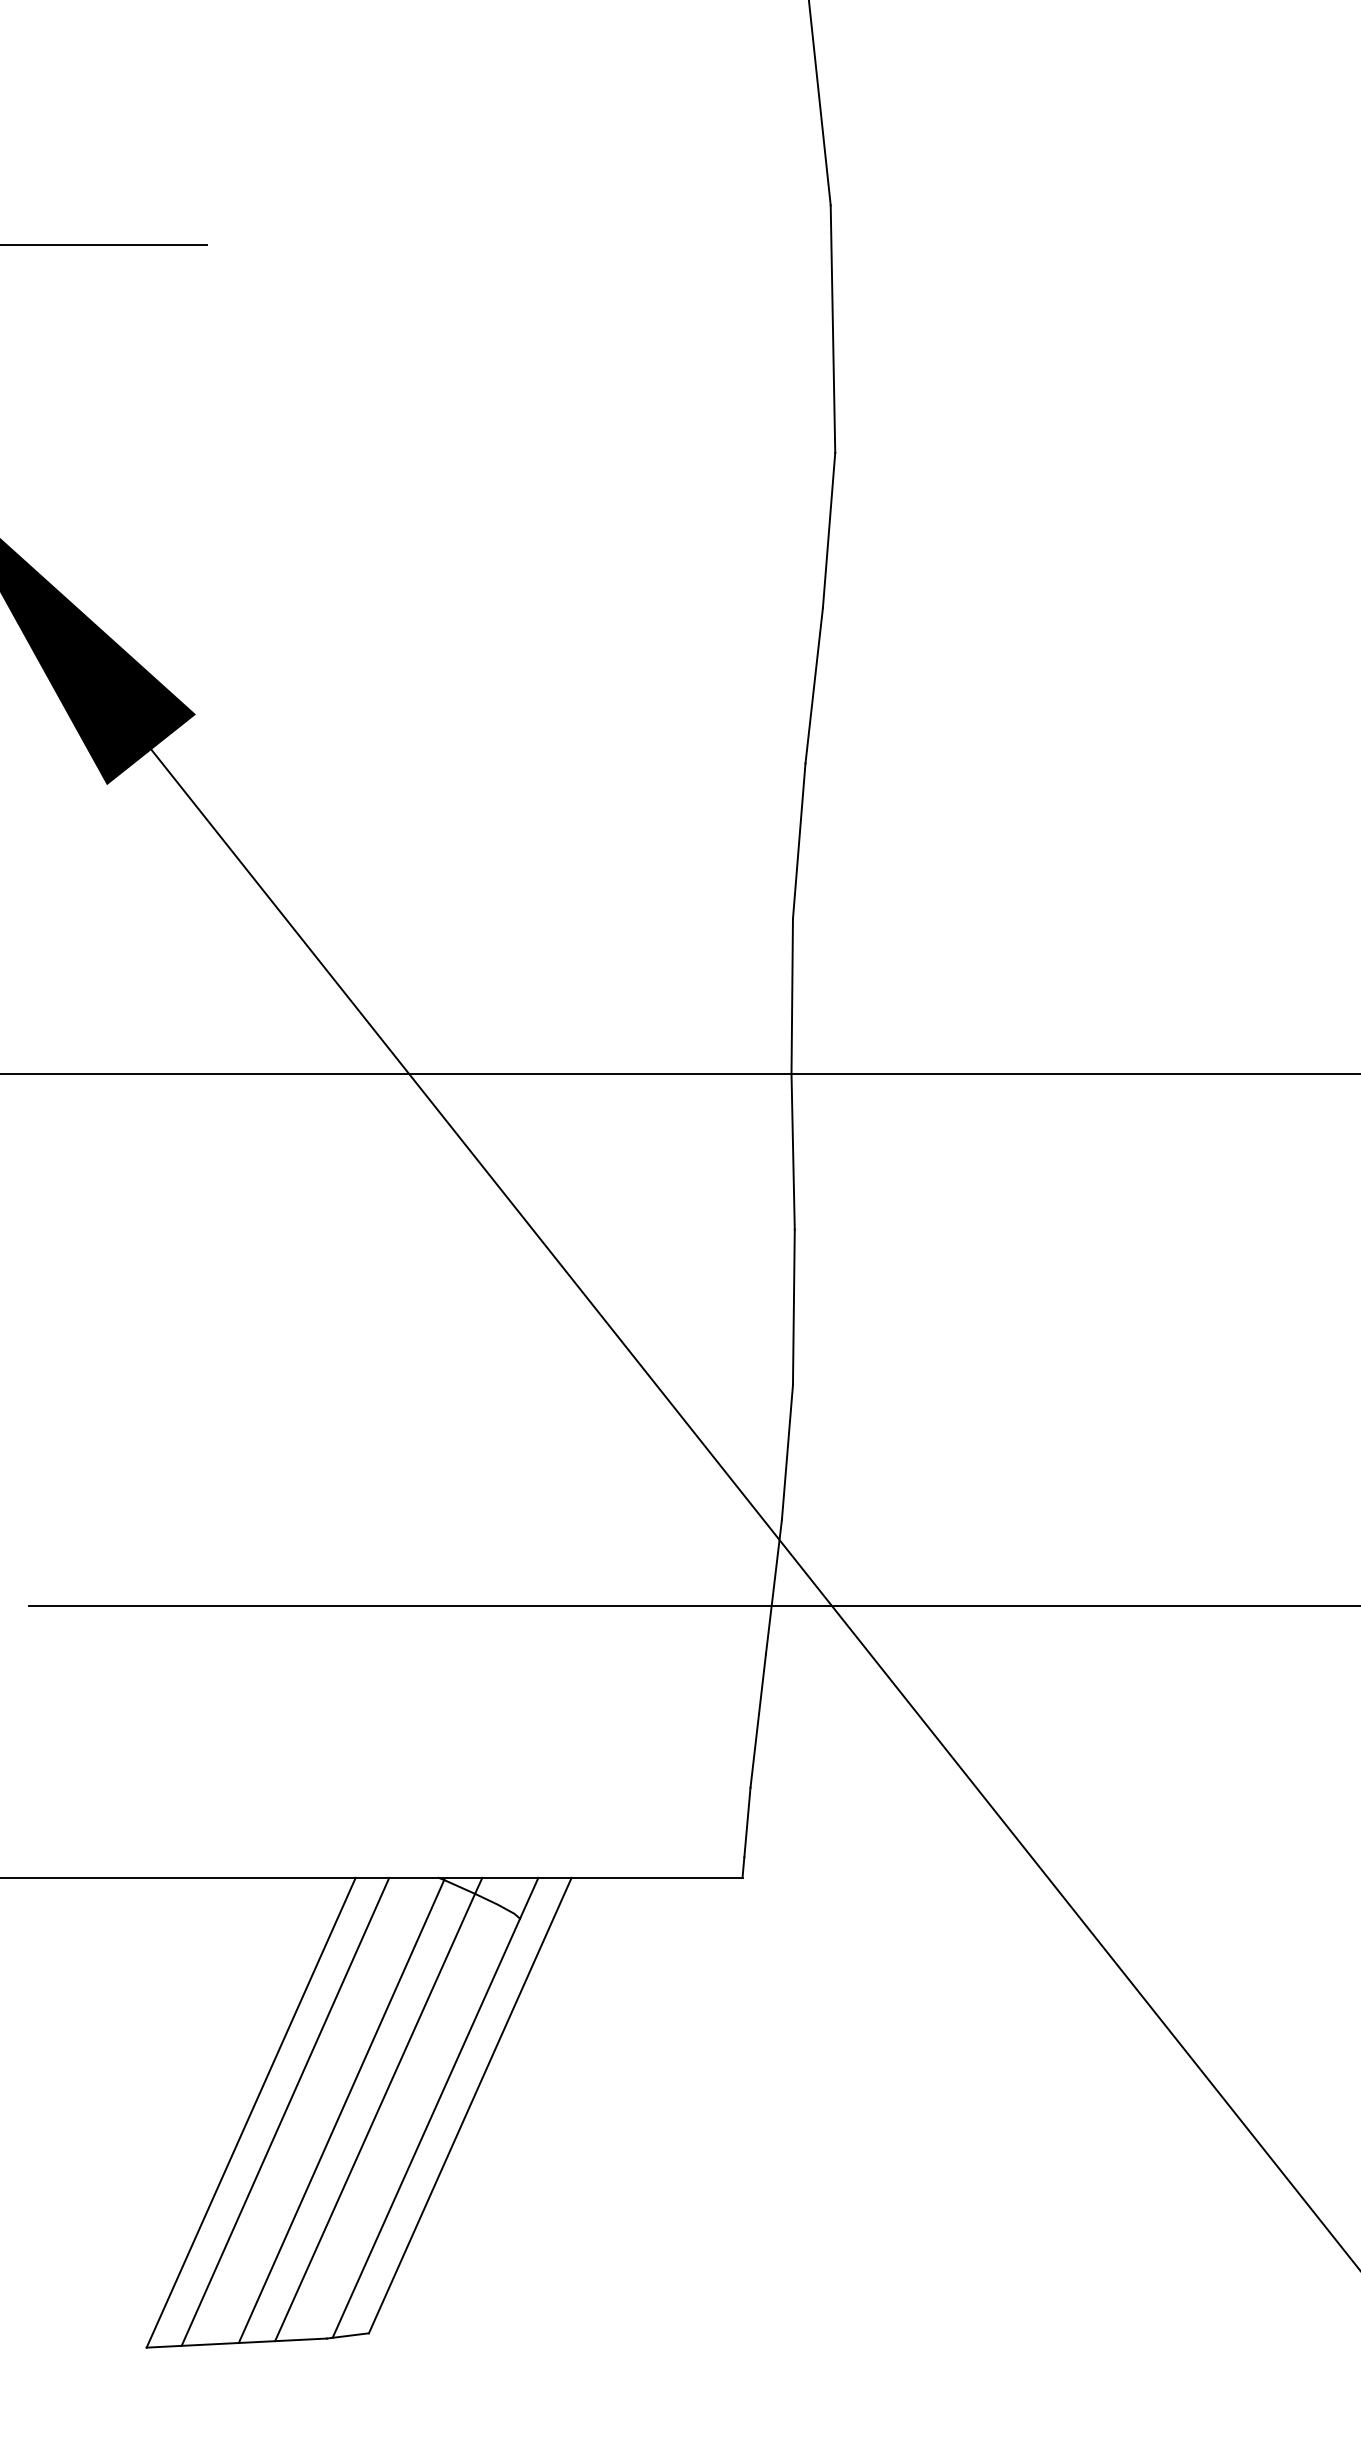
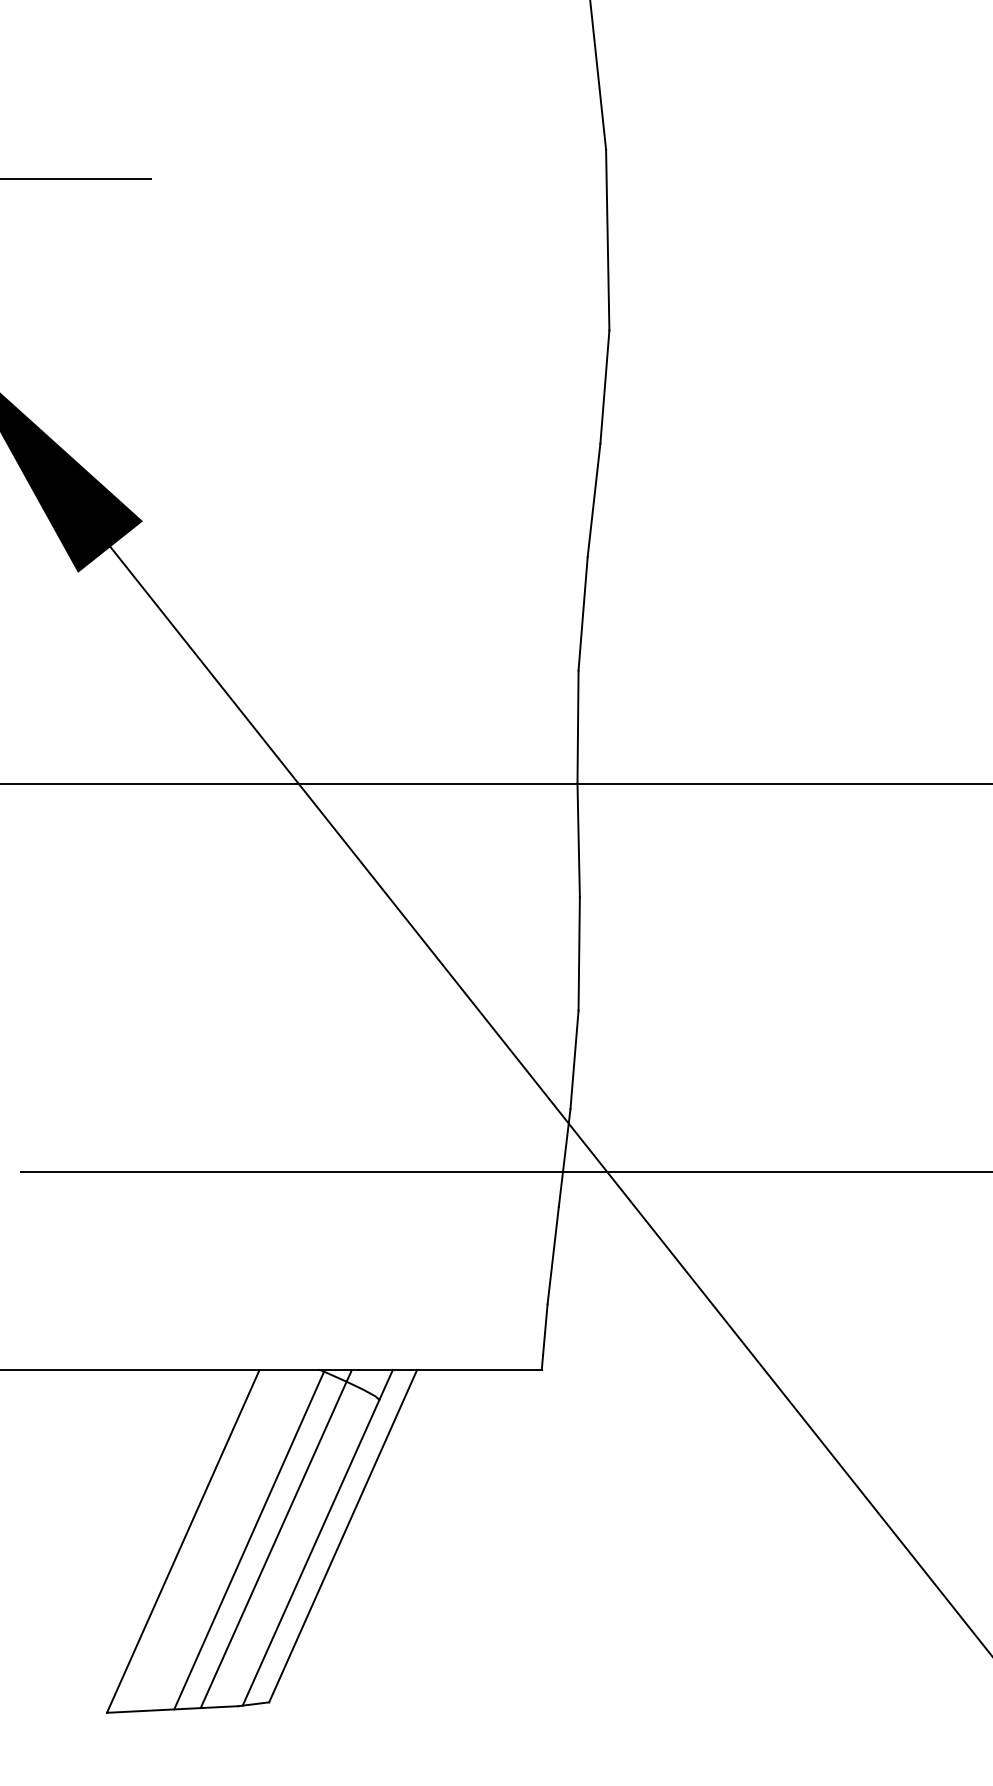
line: (285, 2111) -> (208, 1540), removed

